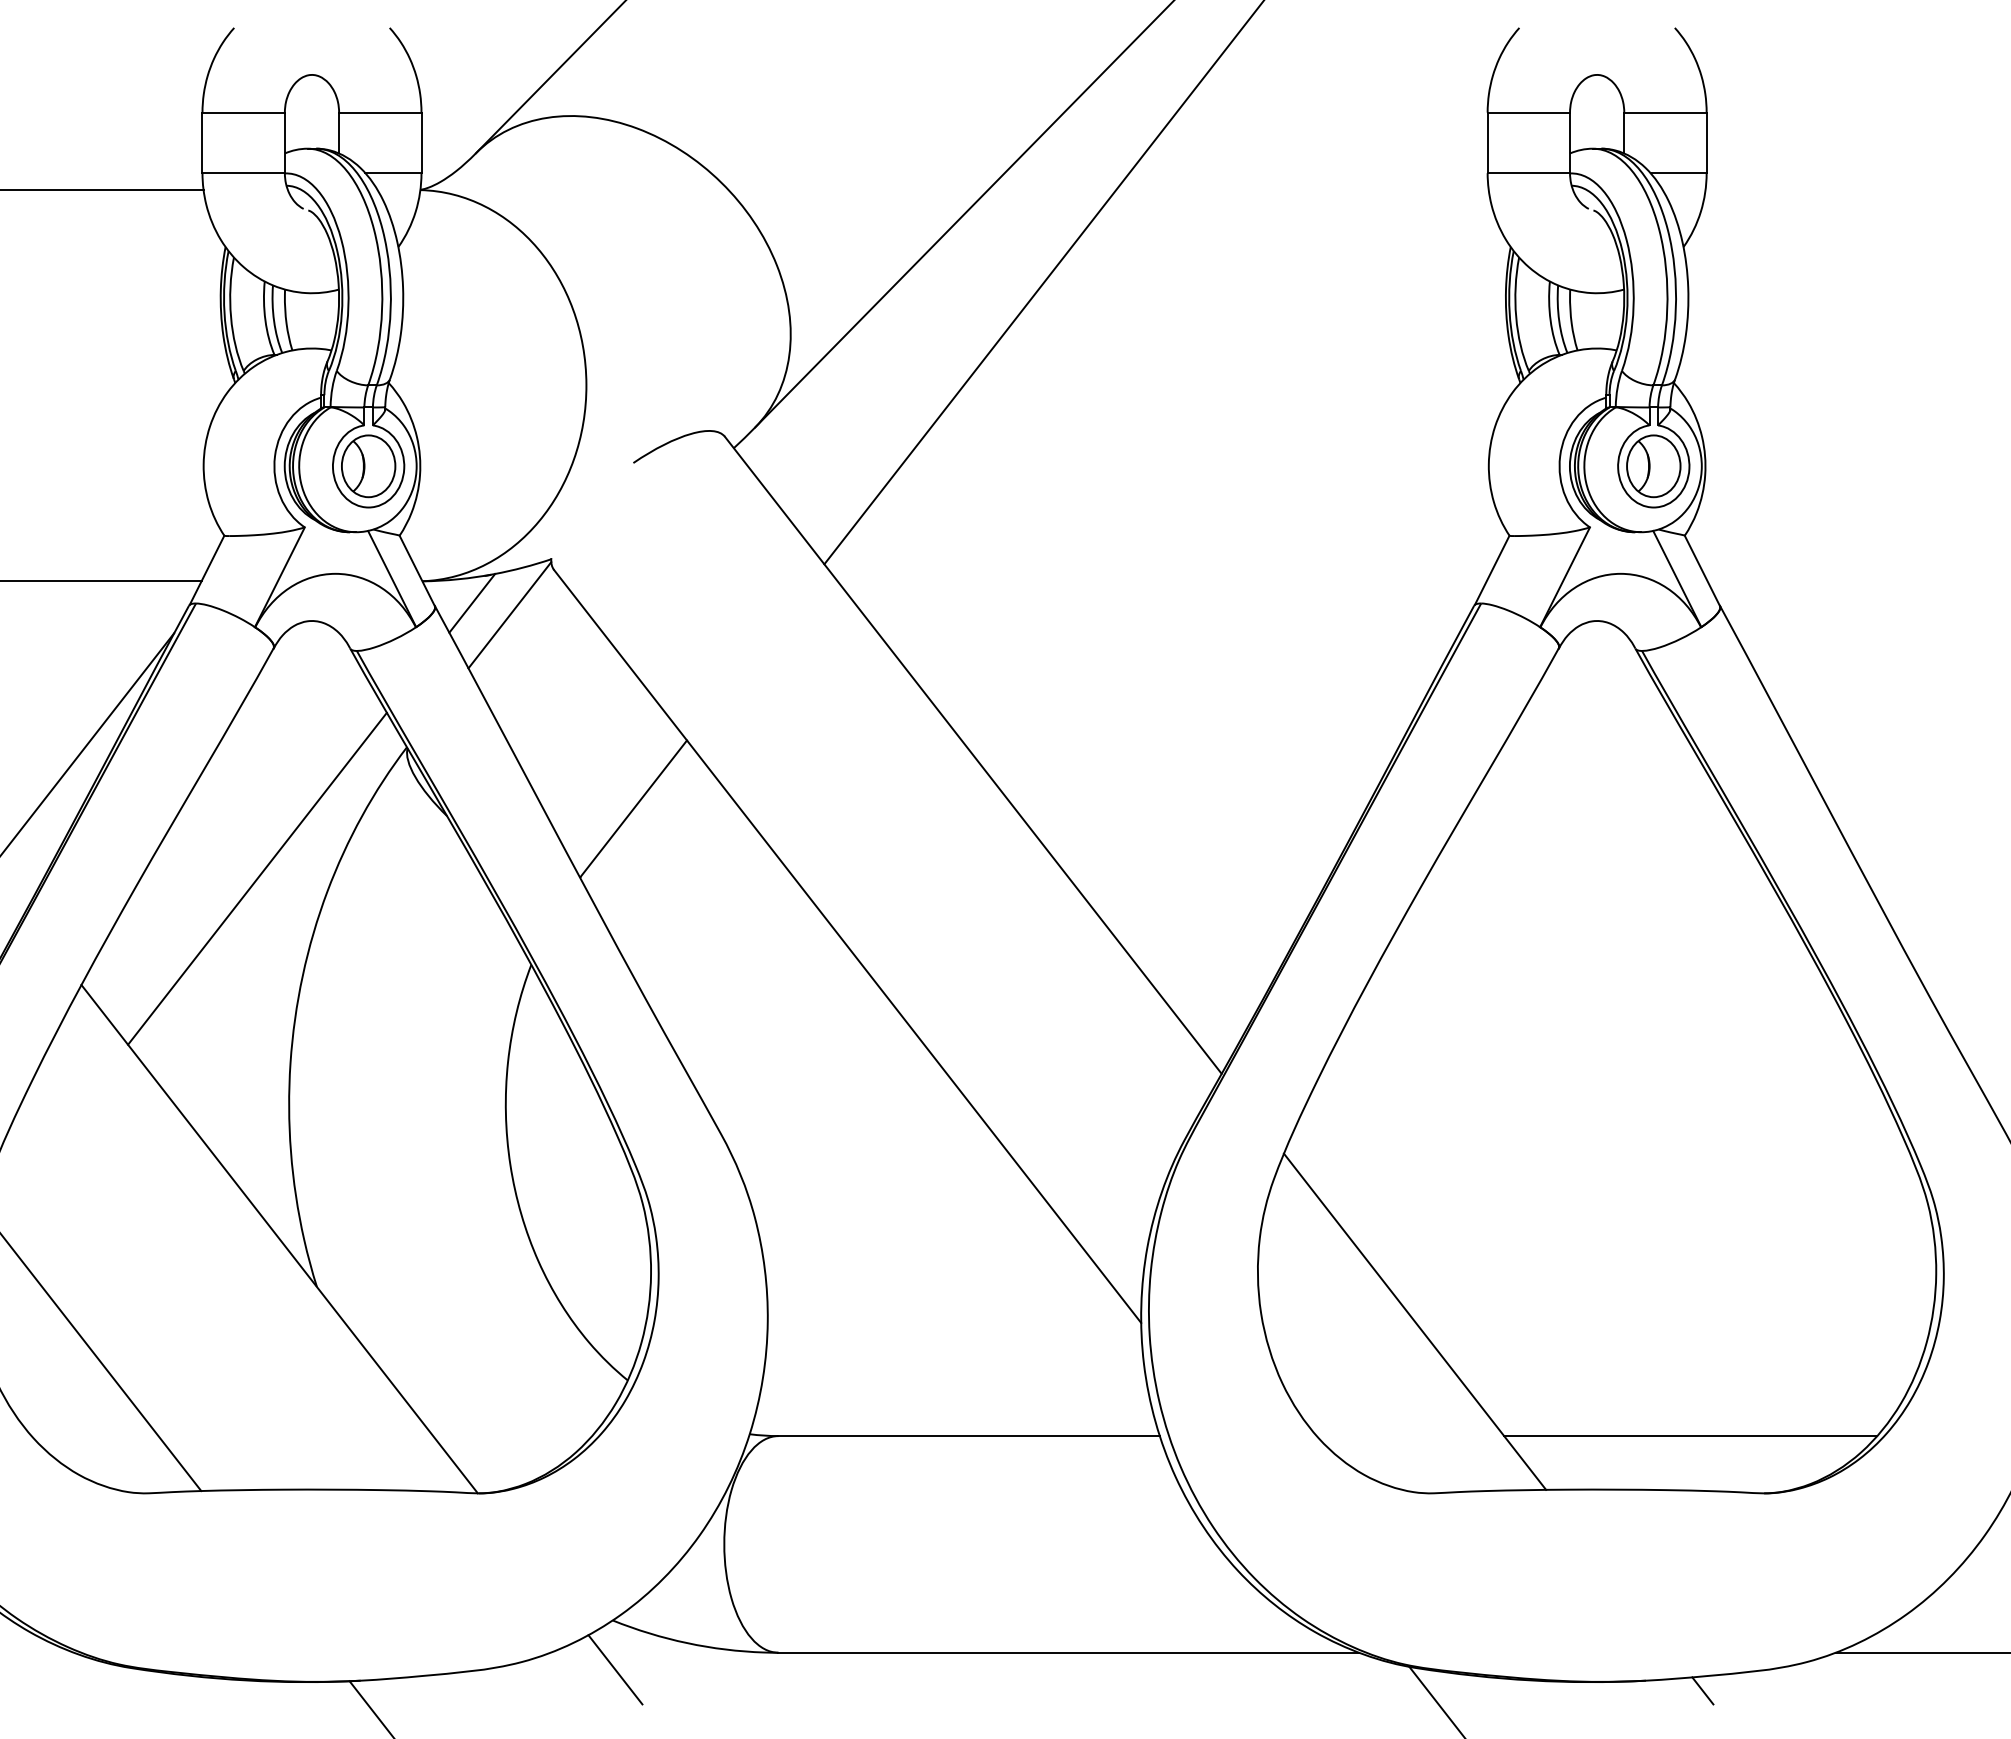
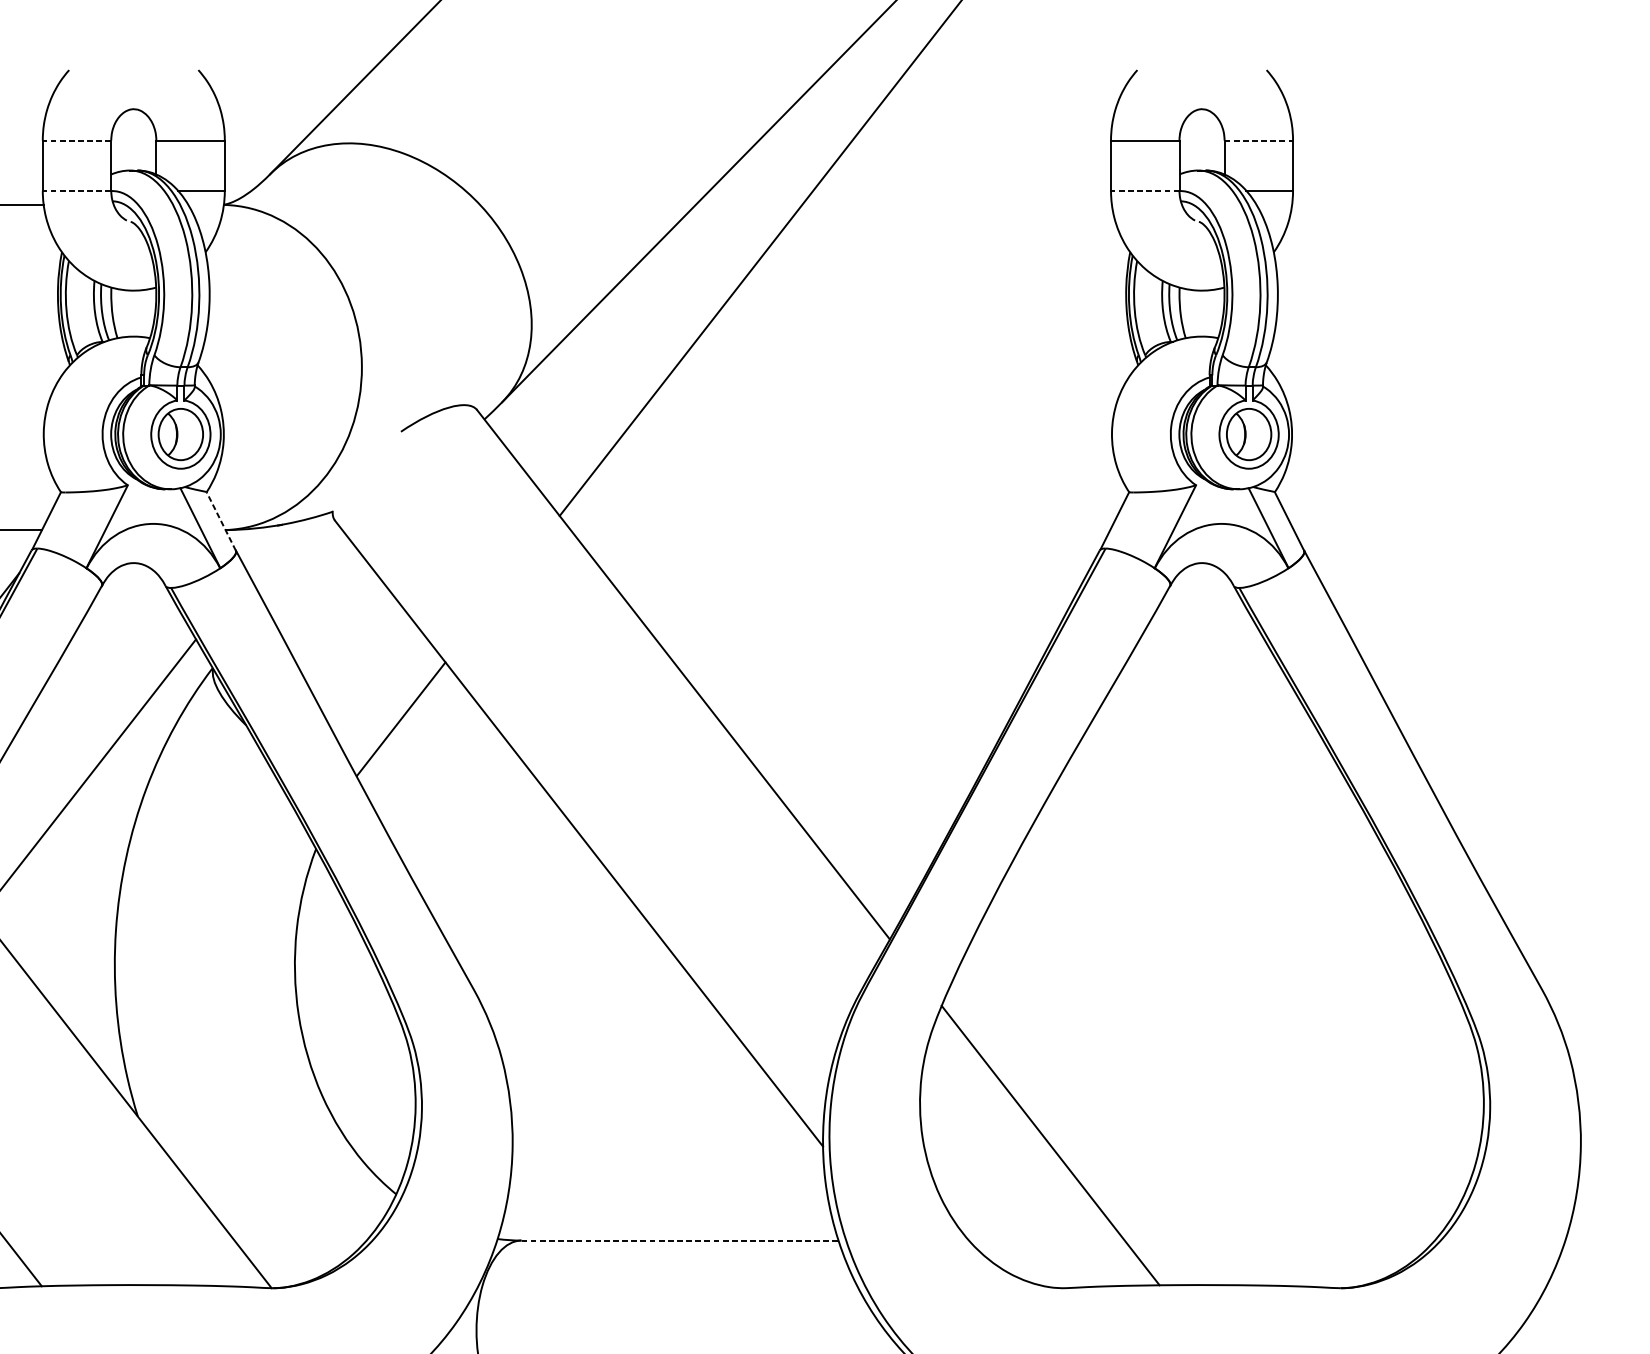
line: (243, 112) -> (76, 140), solid -> dashed
line: (1665, 112) -> (1258, 140), solid -> dashed
line: (243, 173) -> (76, 191), solid -> dashed
line: (1528, 173) -> (1144, 191), solid -> dashed
line: (416, 570) -> (220, 521), solid -> dashed
line: (472, 602) -> (267, 547), removed
line: (509, 615) -> (297, 558), removed
line: (969, 1436) -> (680, 1240), solid -> dashed
line: (1690, 1436) -> (1279, 1240), removed

